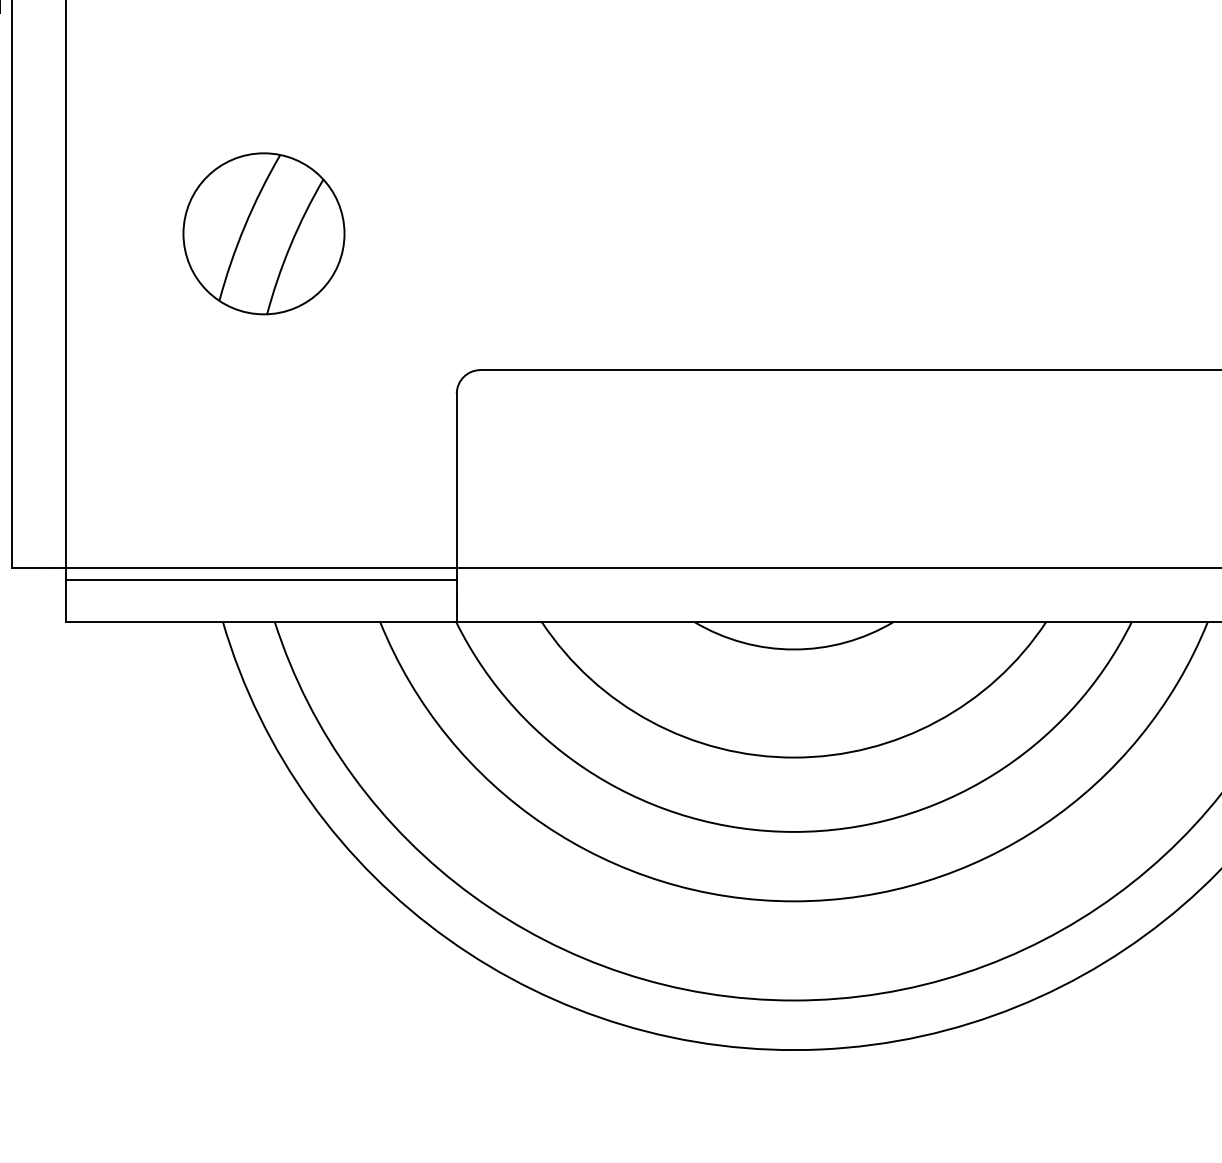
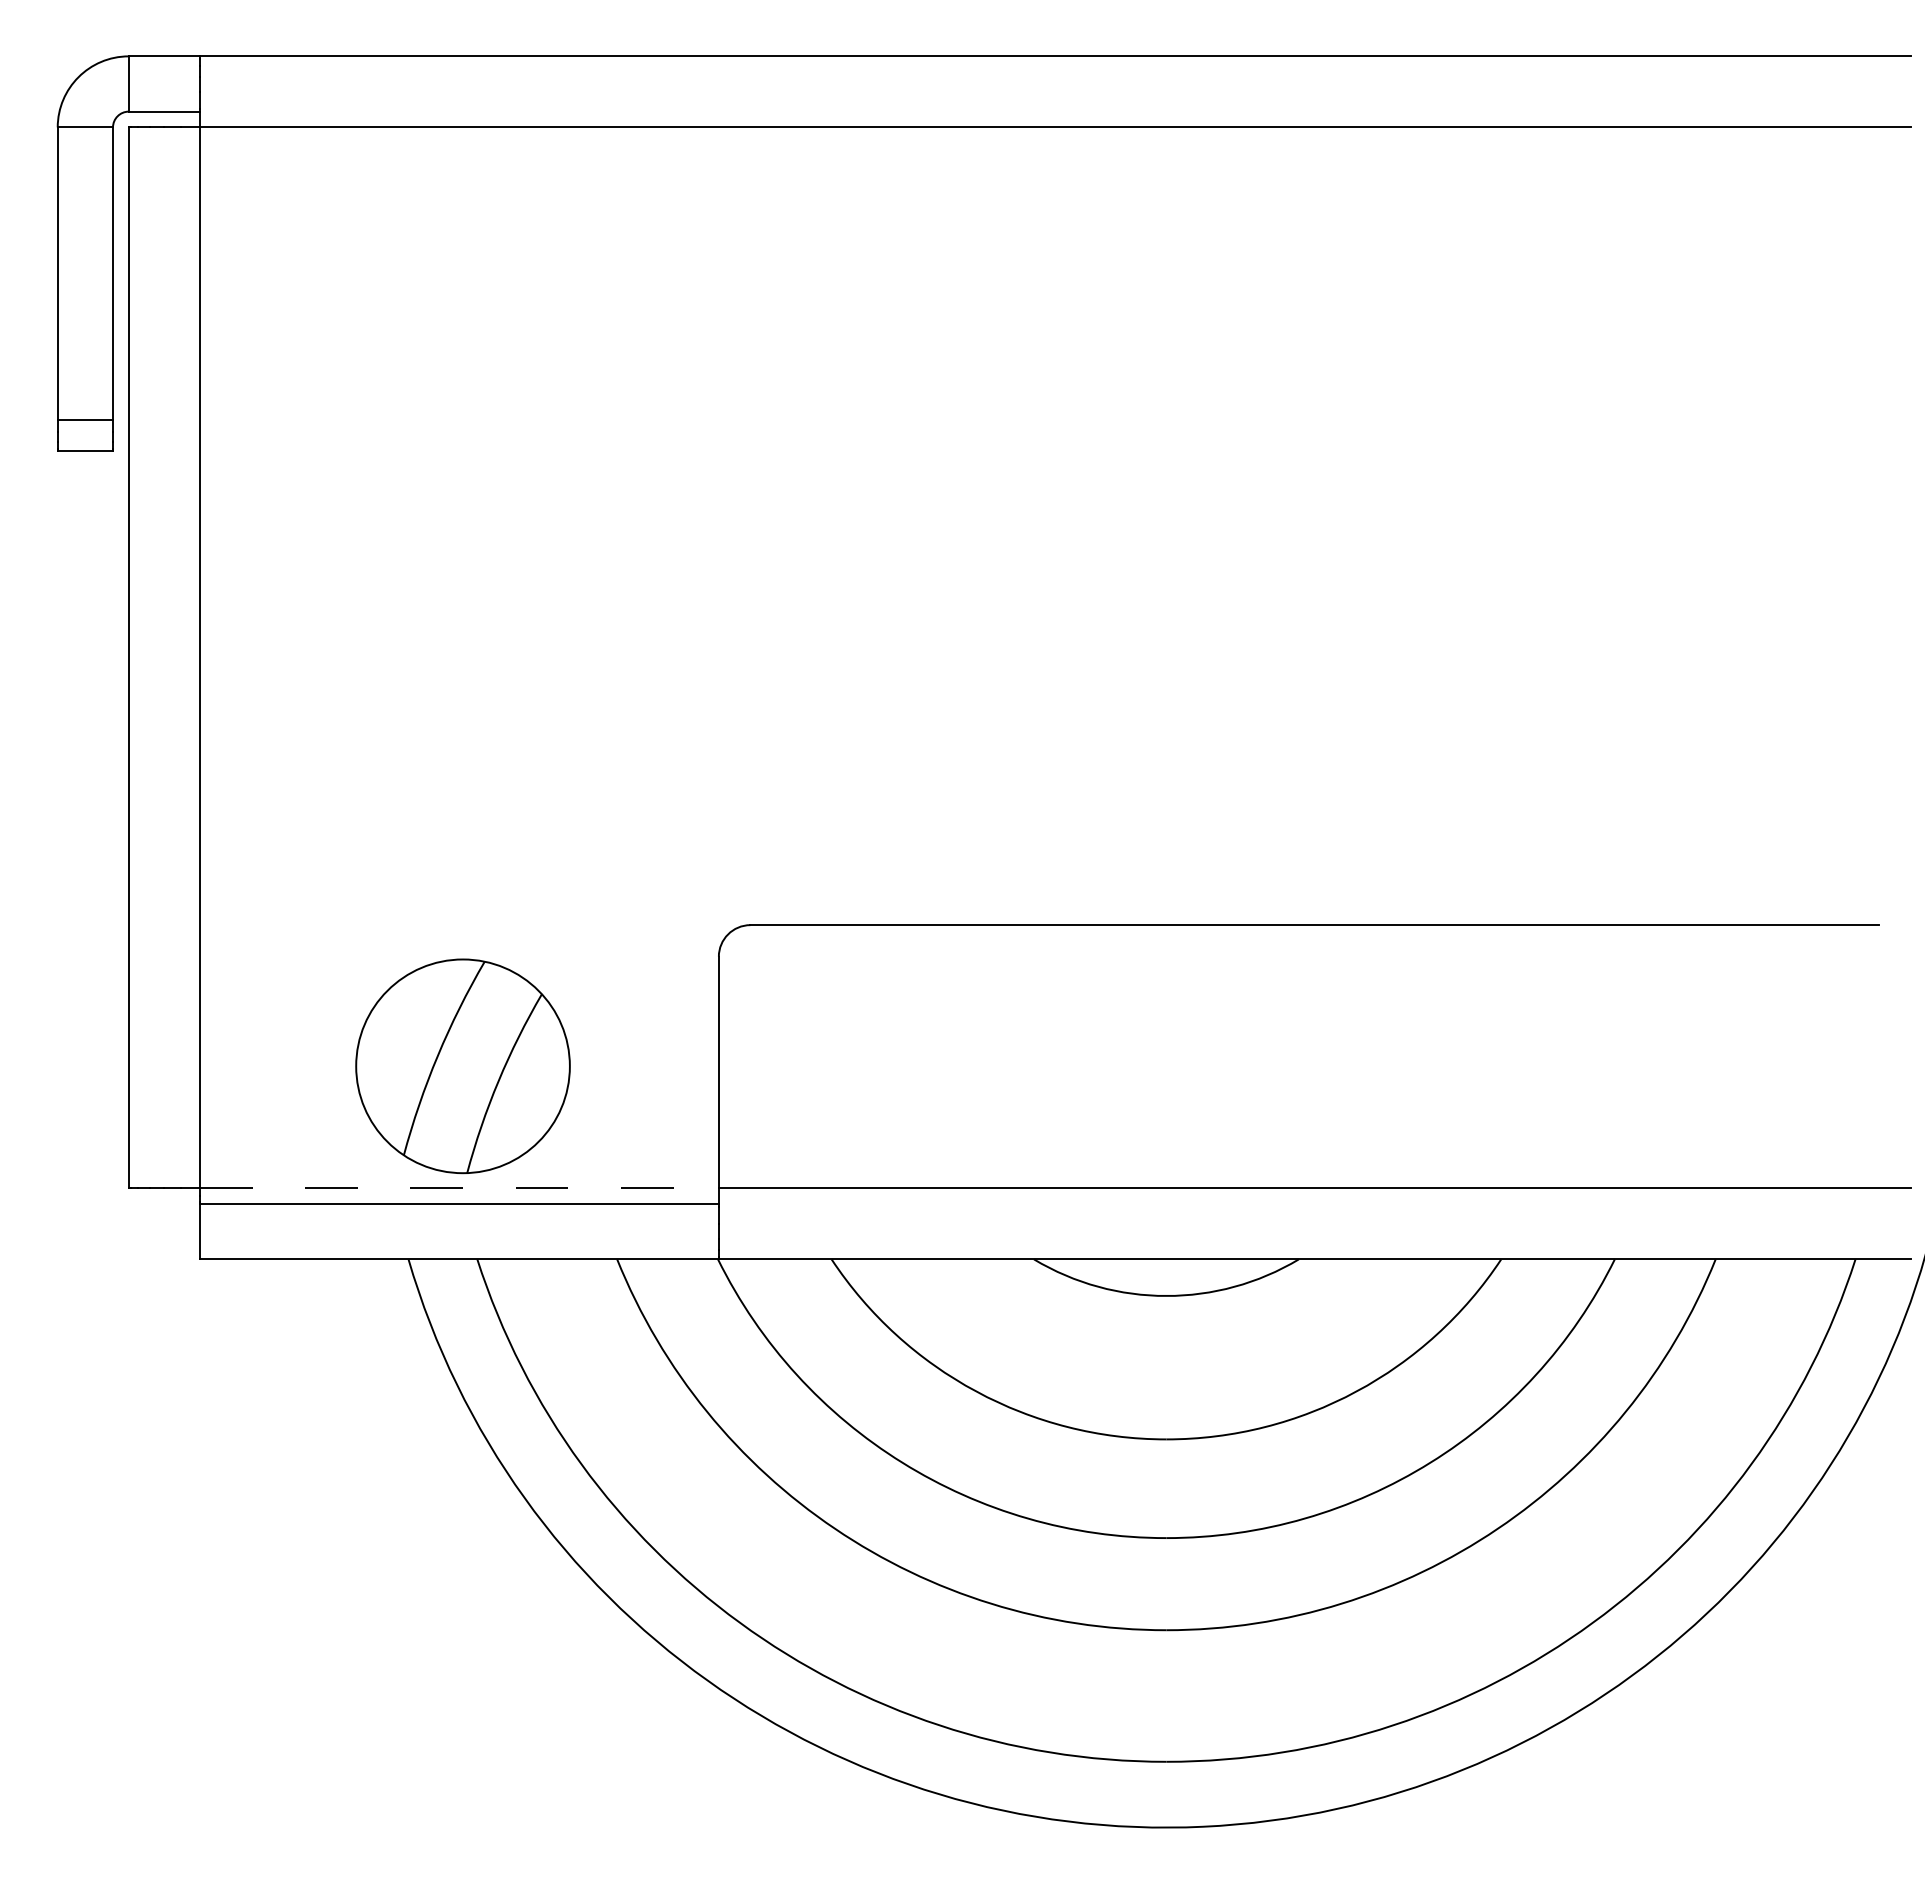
part: (263, 233) -> (462, 1066), moved
line: (261, 568) -> (459, 1188), solid -> dashed

